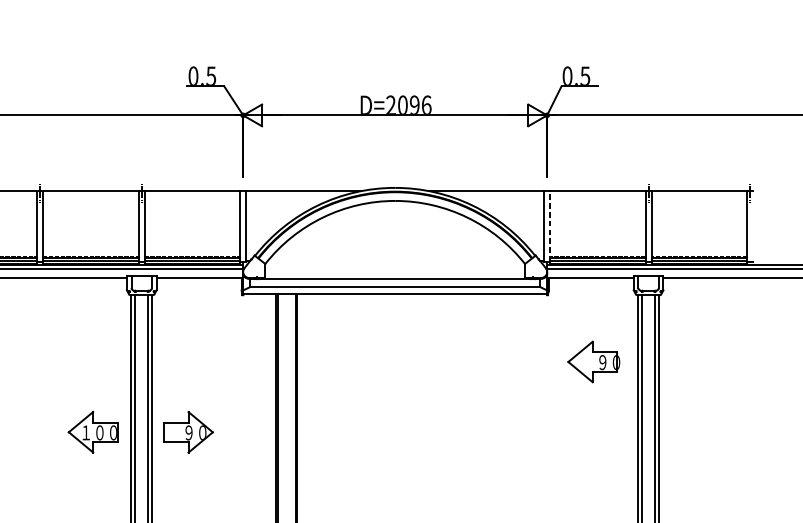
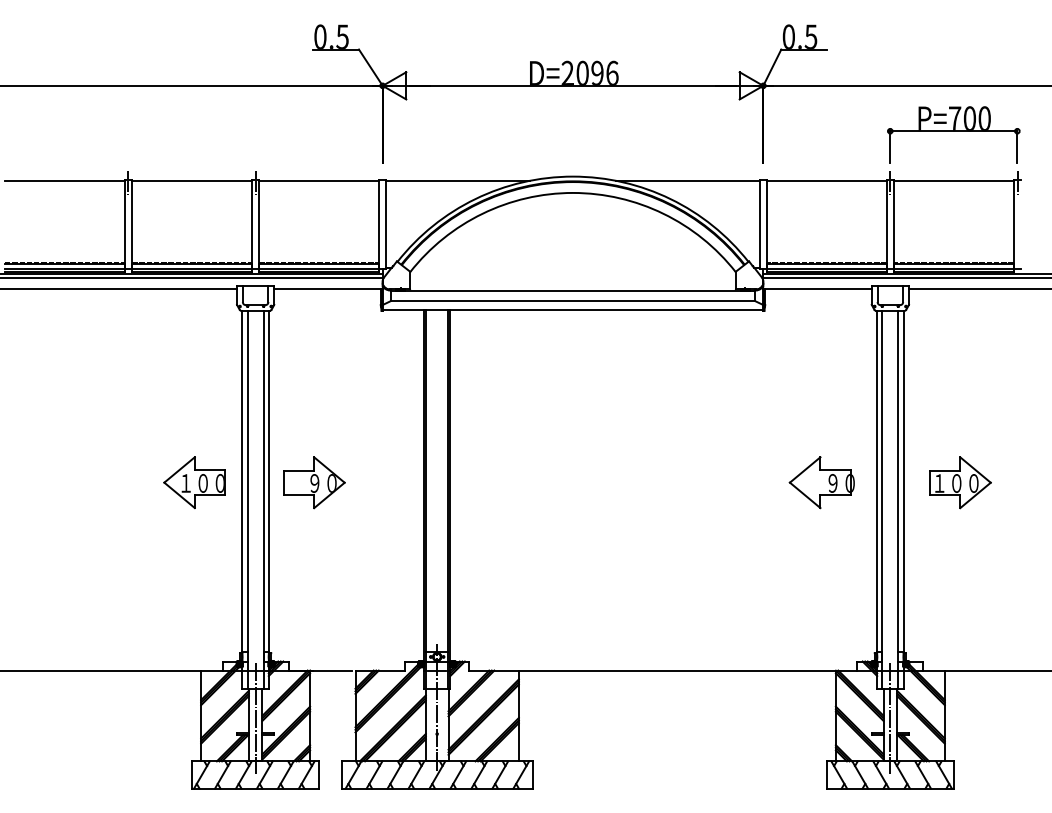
part: (699, 154) -> (953, 134), added
line: (550, 225) -> (767, 223), dashed -> solid
part: (593, 361) -> (821, 482), moved
part: (704, 432) -> (960, 482), added

